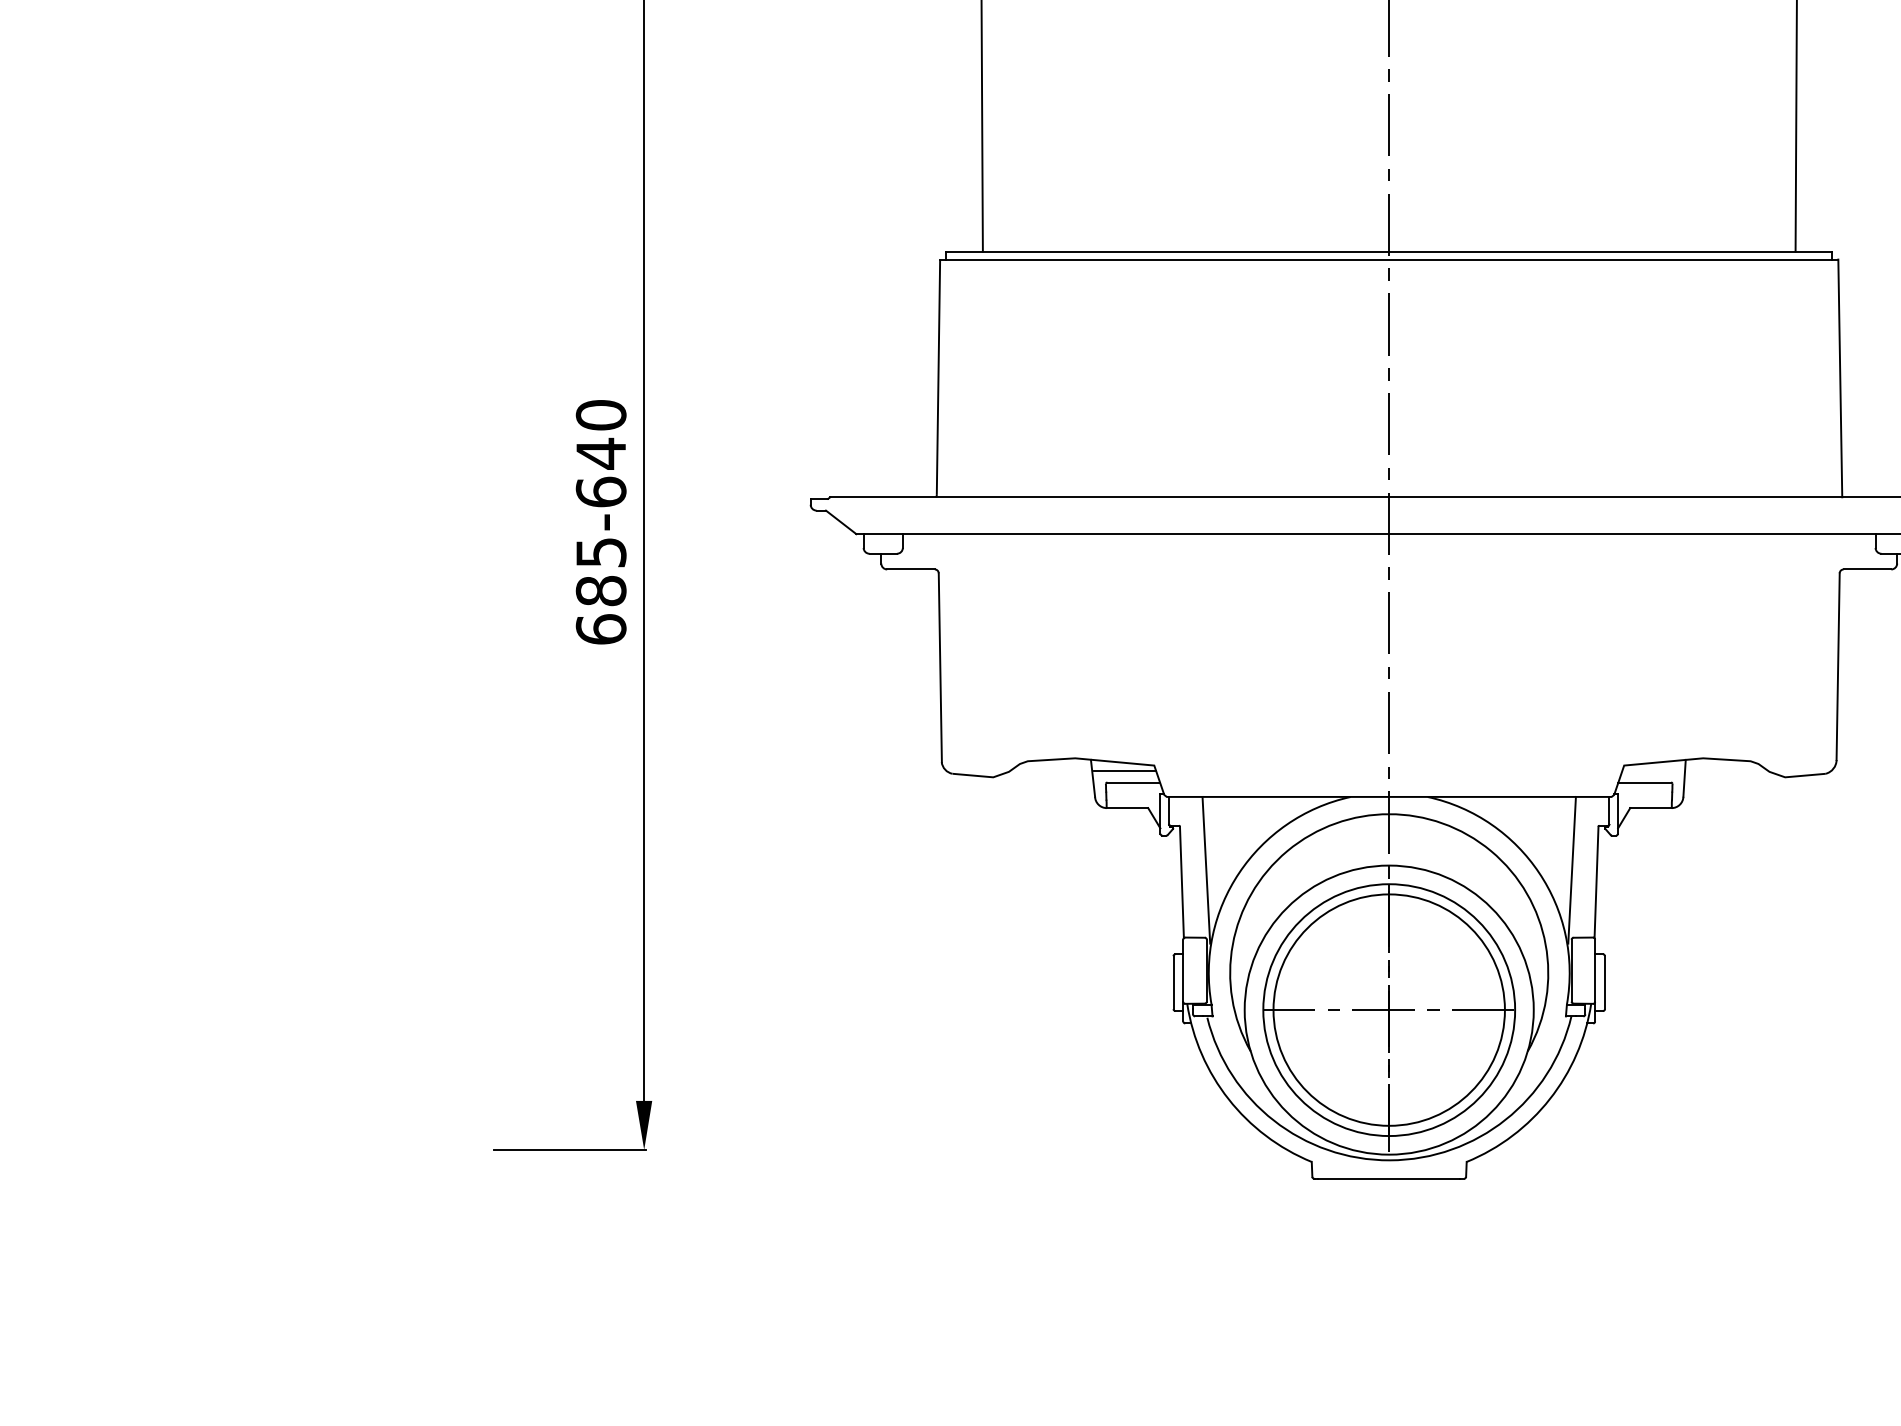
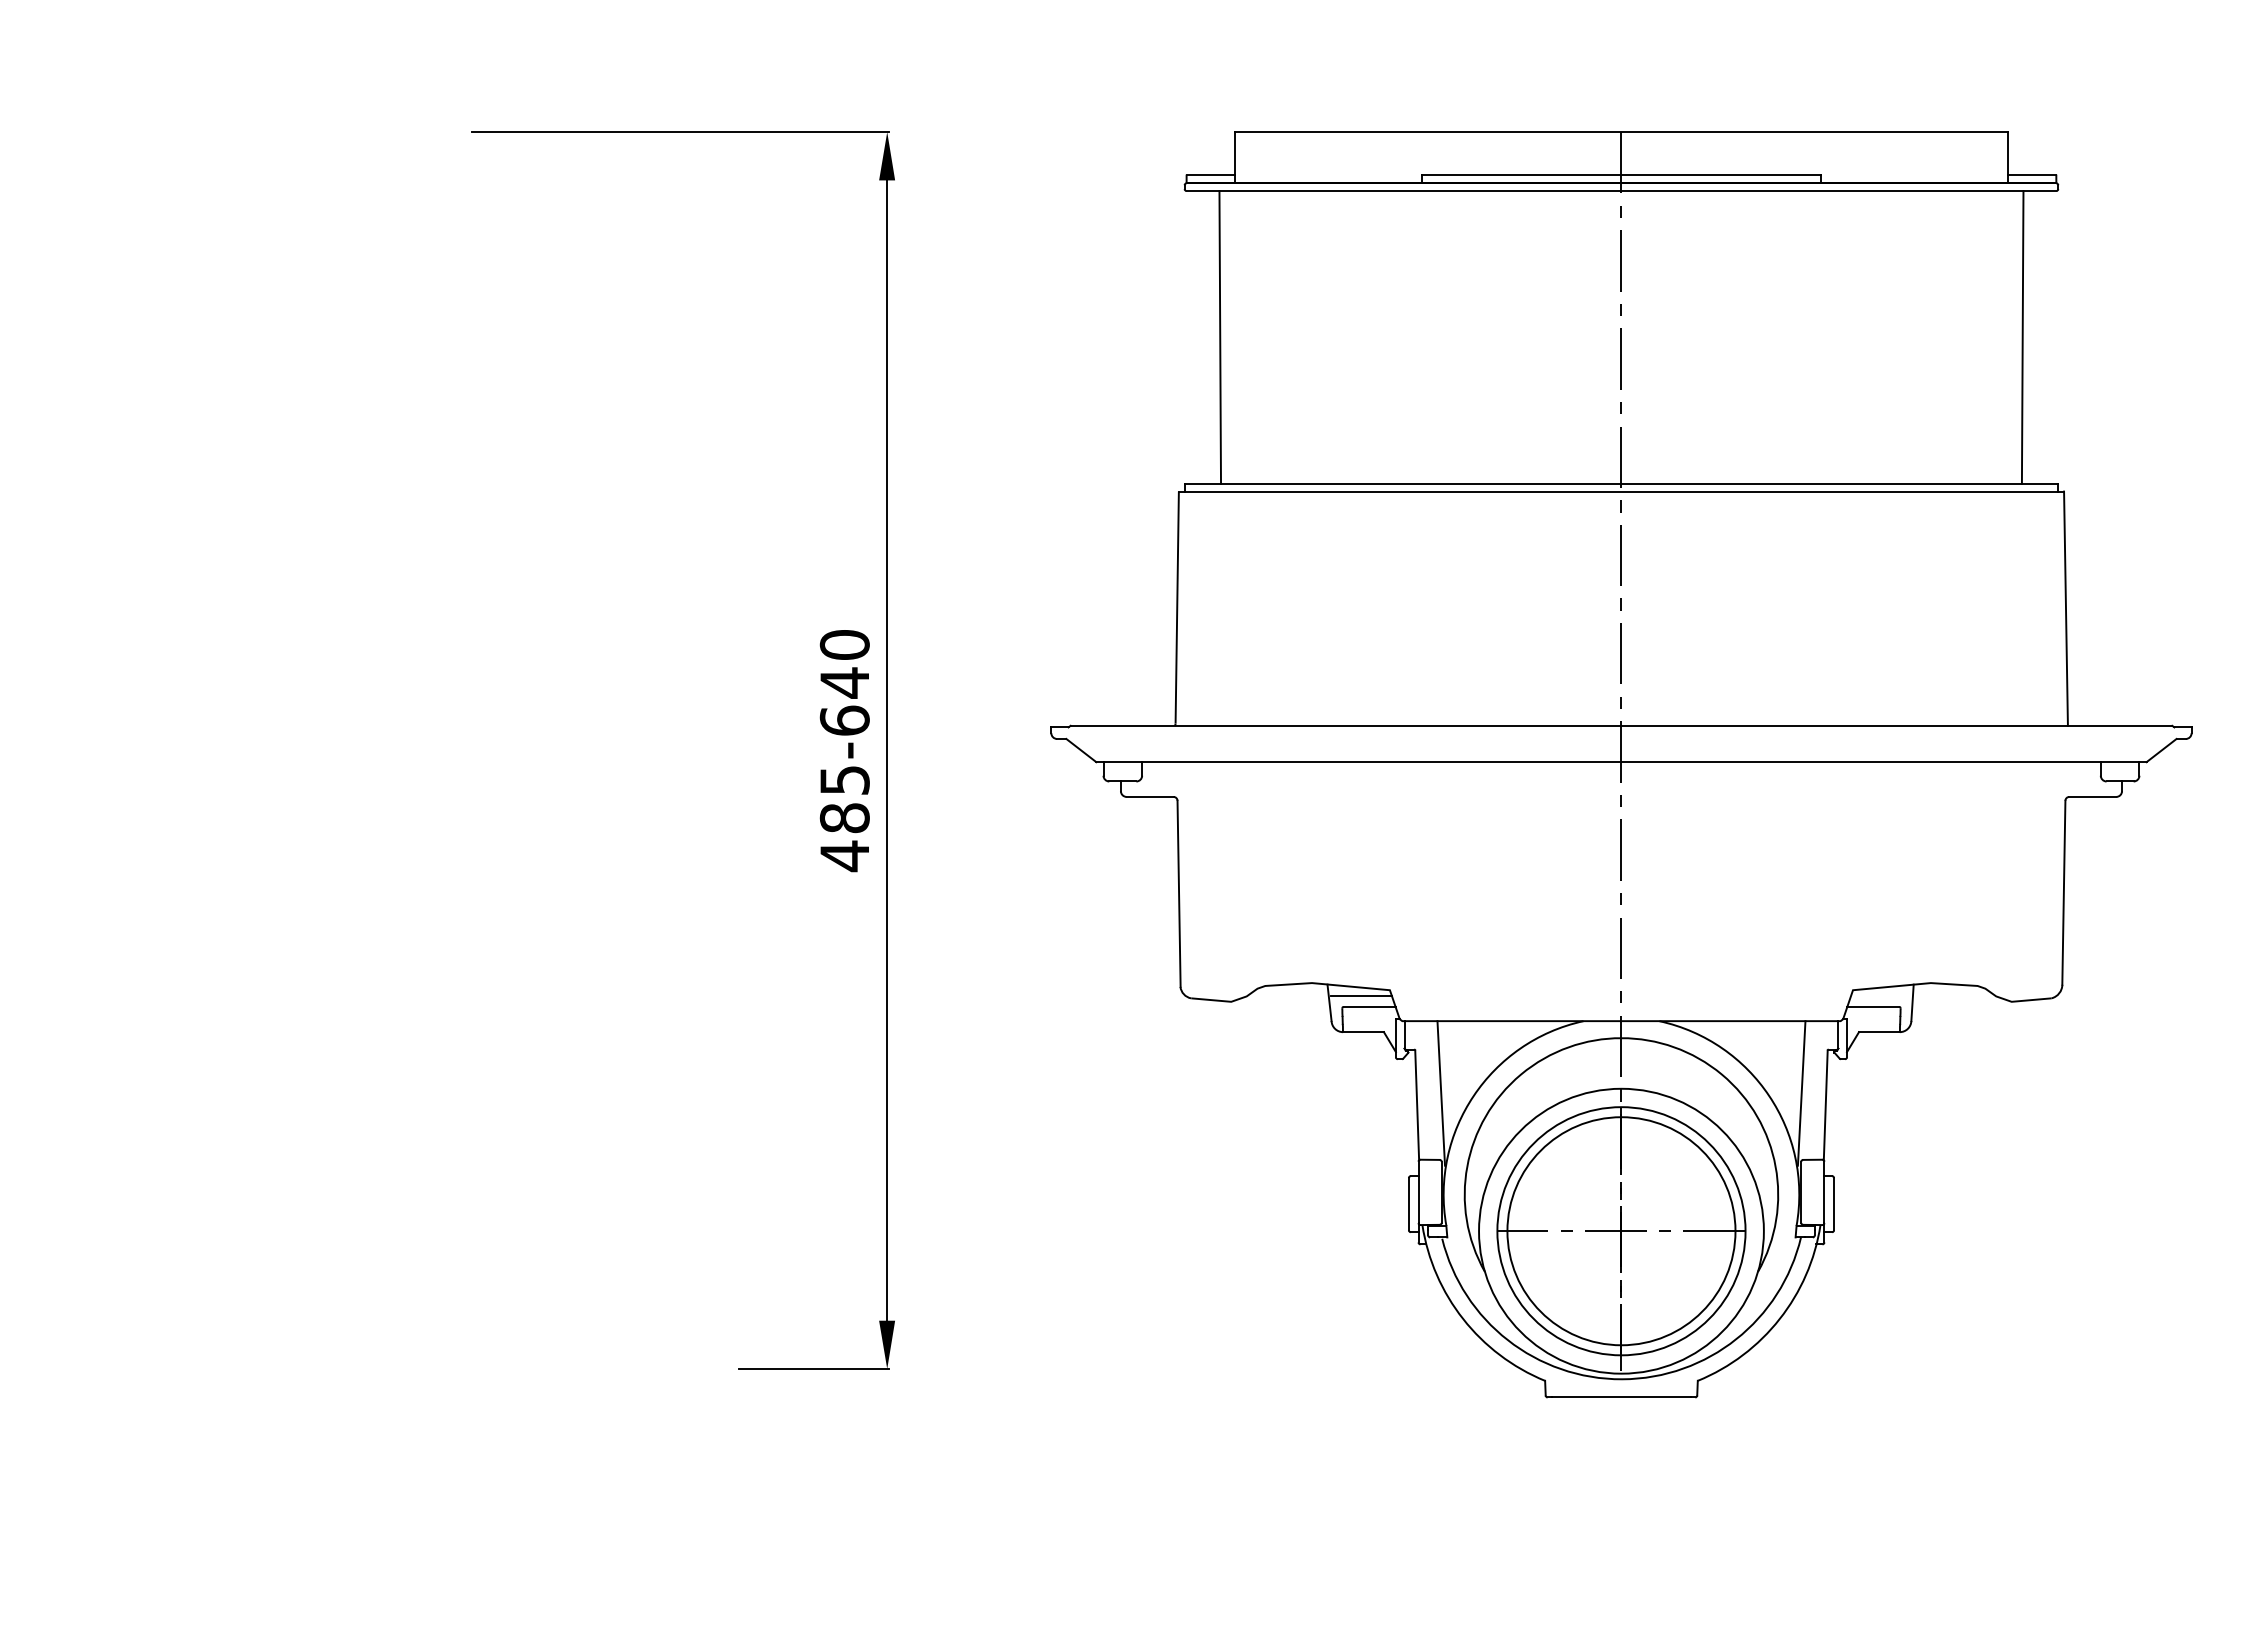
text: (600, 629) -> (844, 856), 685-640 -> 485-640

